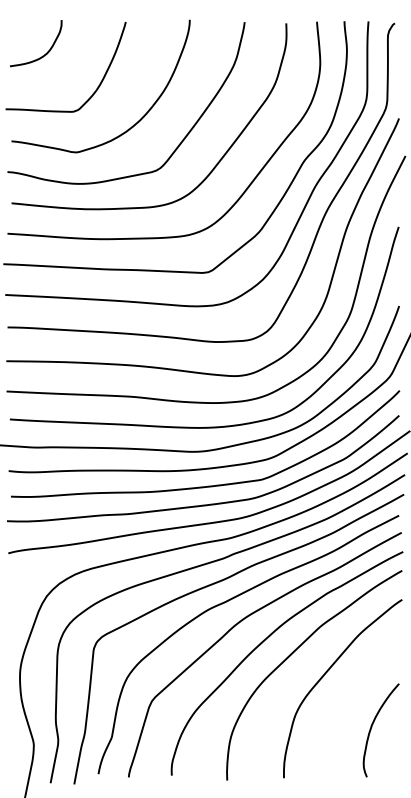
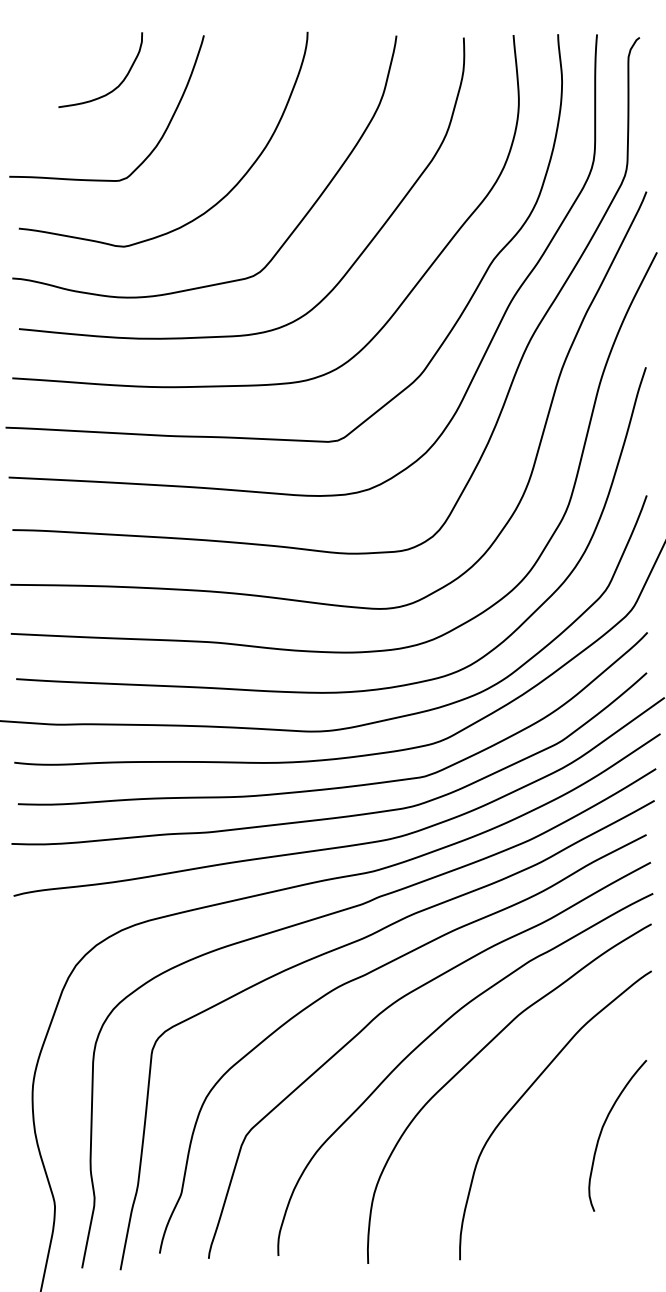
curve: (42, 55) -> (111, 89), moved
curve: (372, 727) -> (603, 1131), moved

